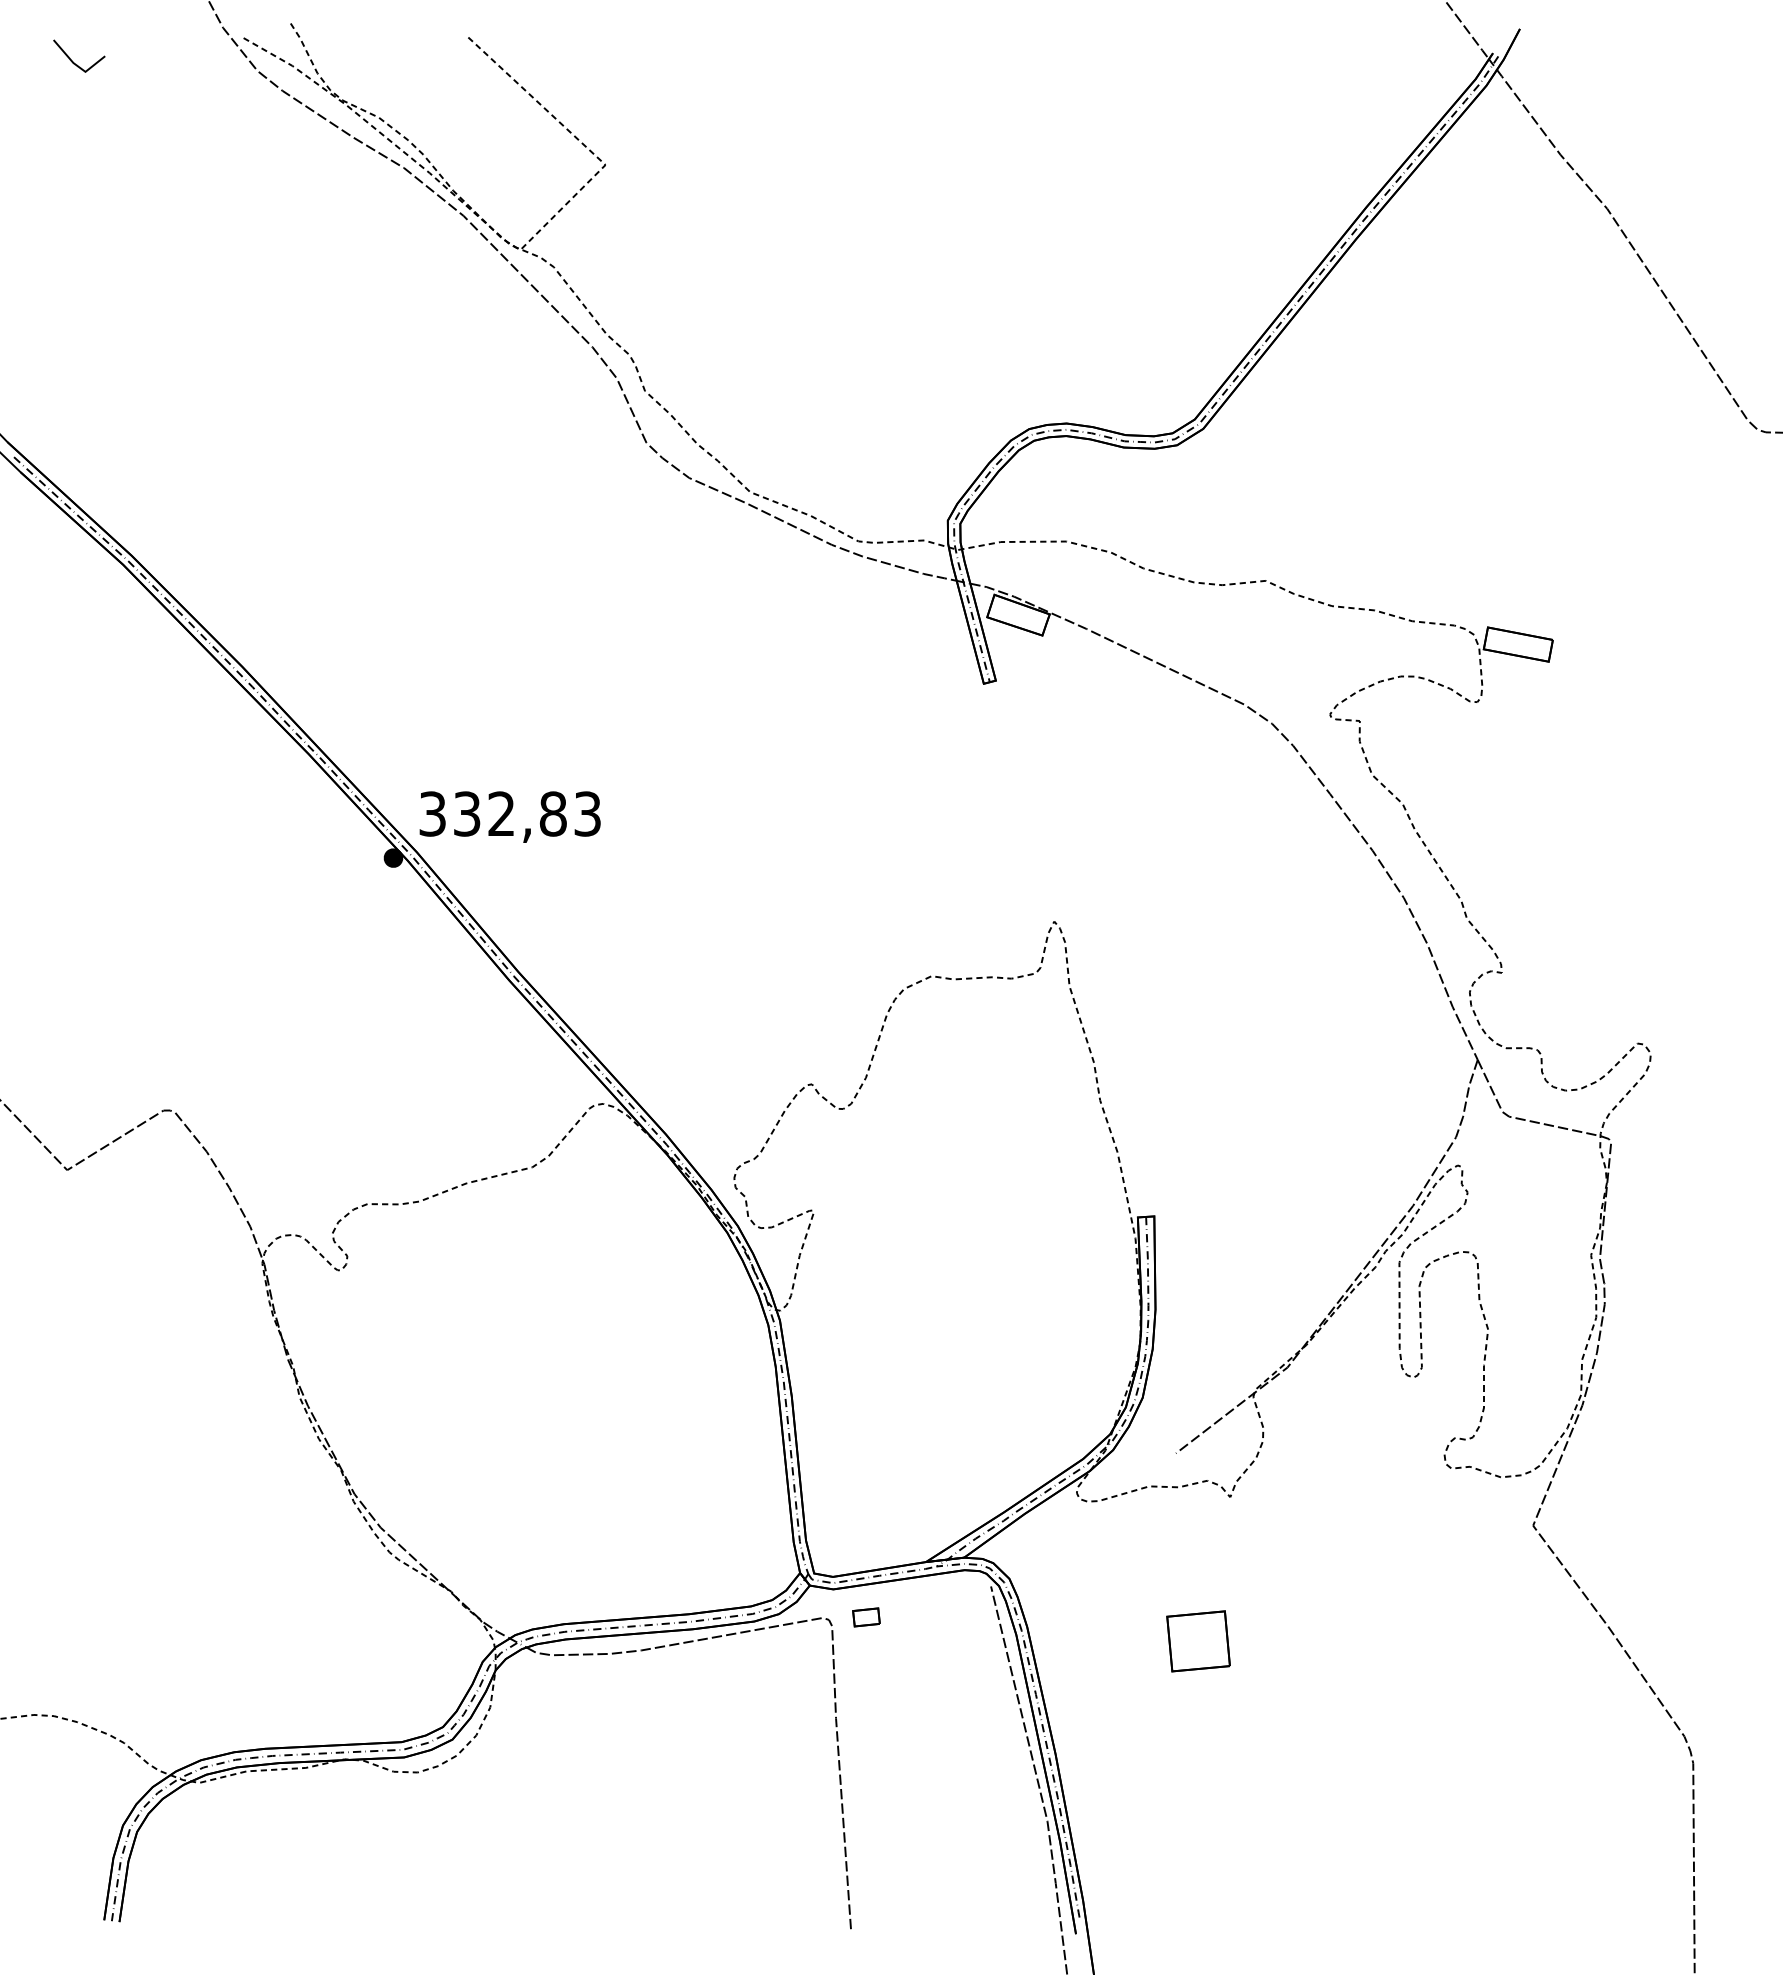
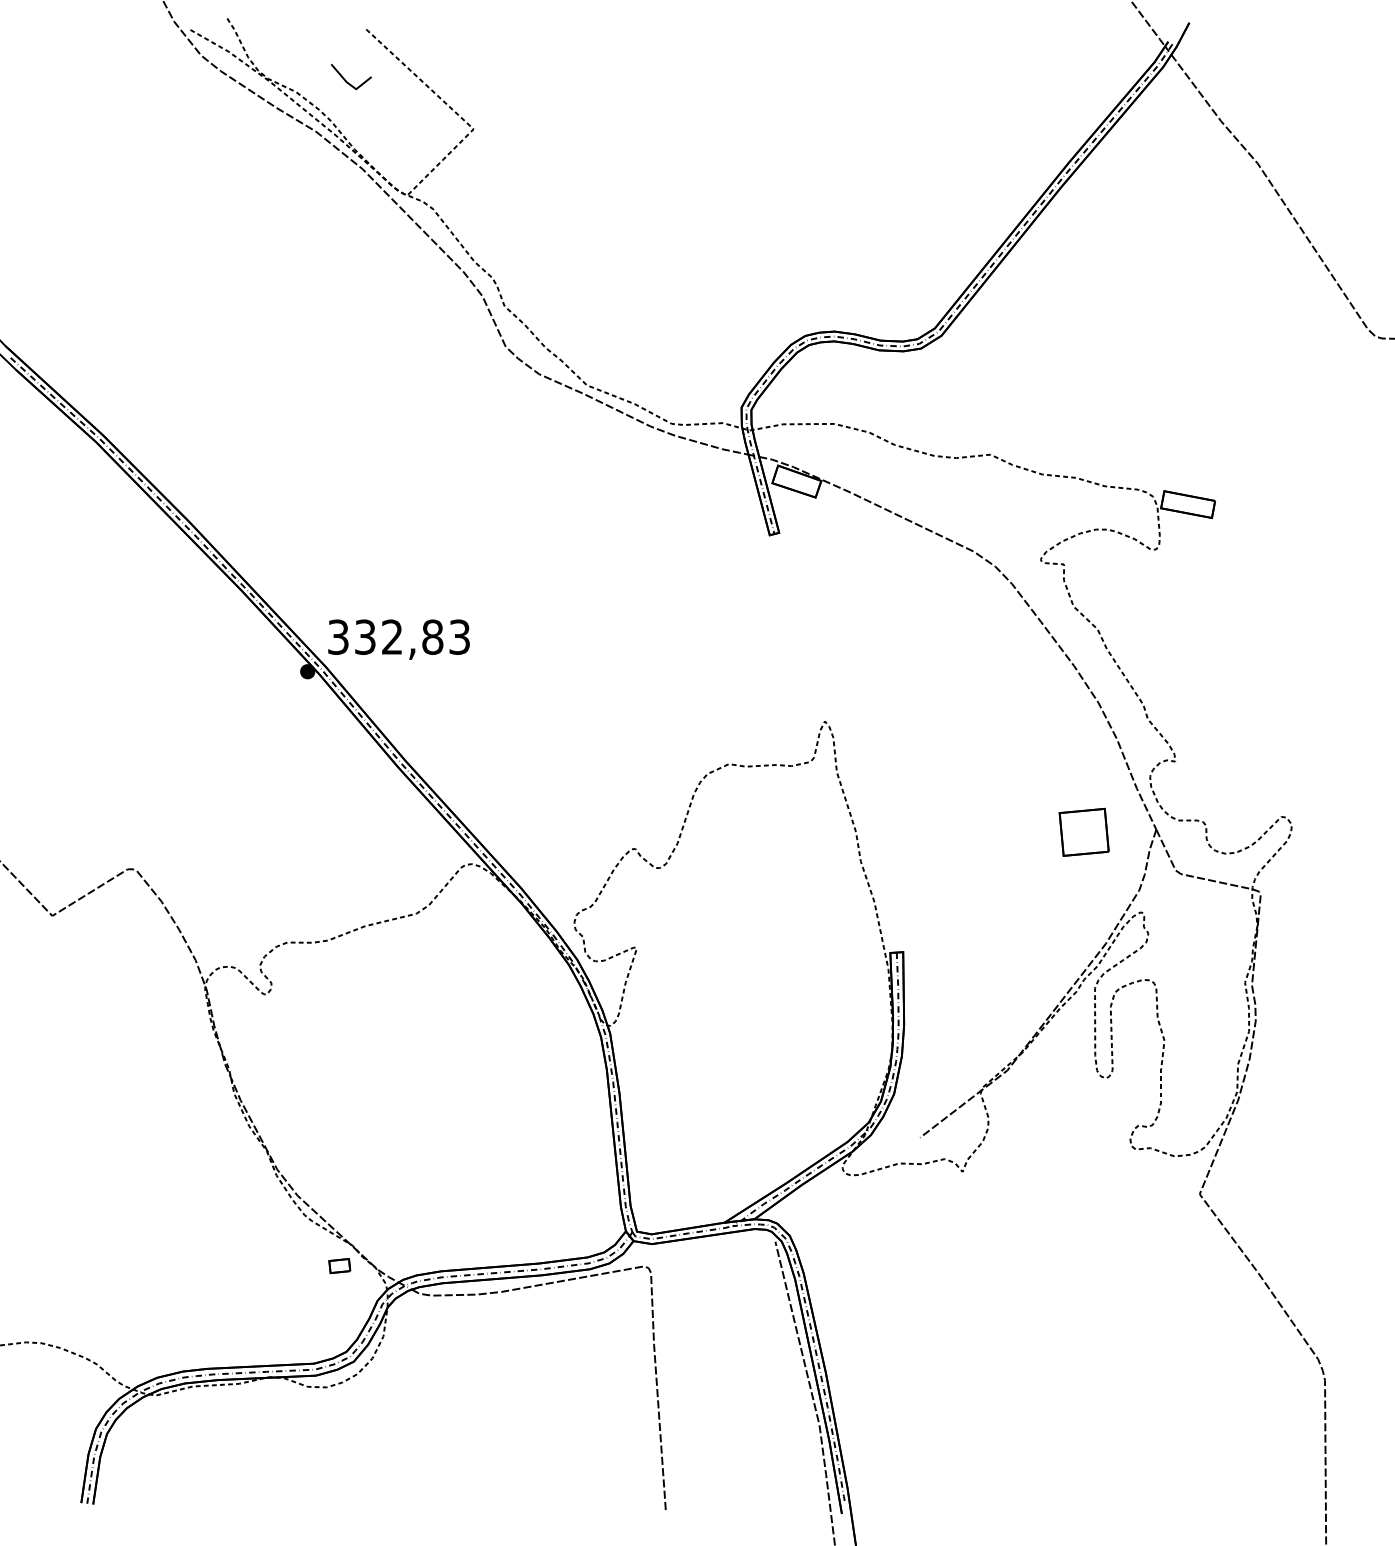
line: (73, 61) -> (346, 81), moved
part: (866, 1617) -> (339, 1266), moved
part: (1198, 1641) -> (1084, 832), moved

